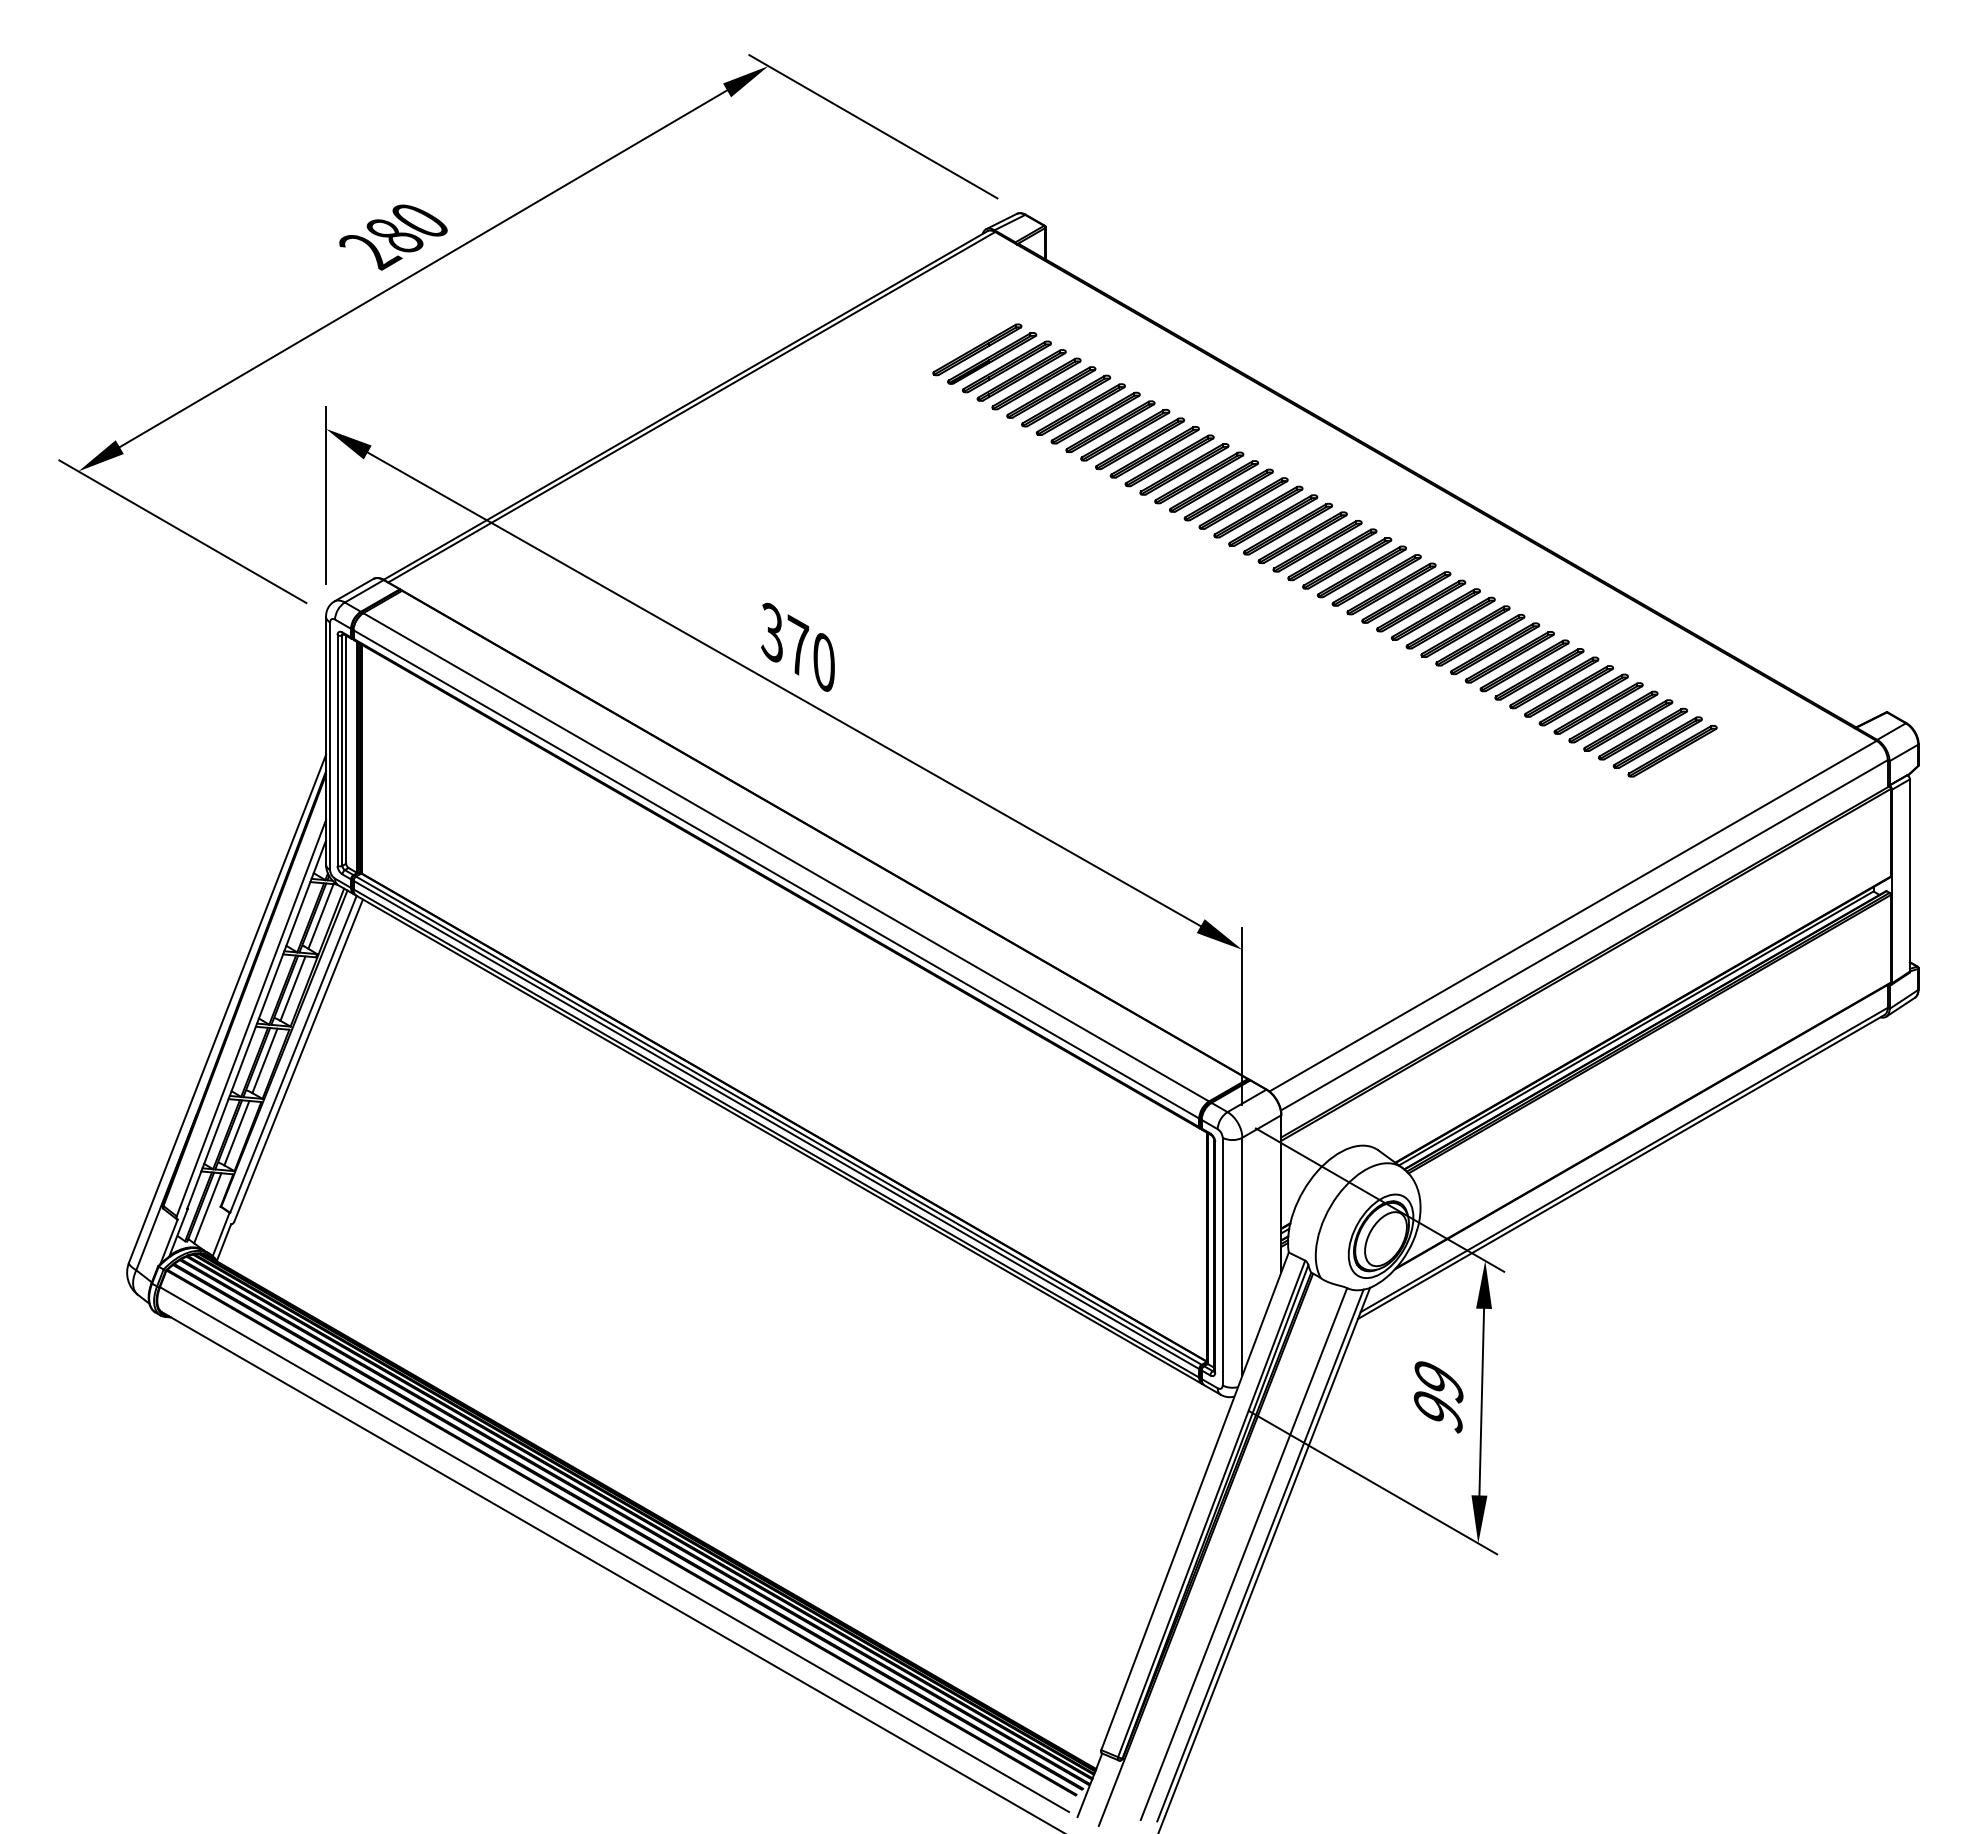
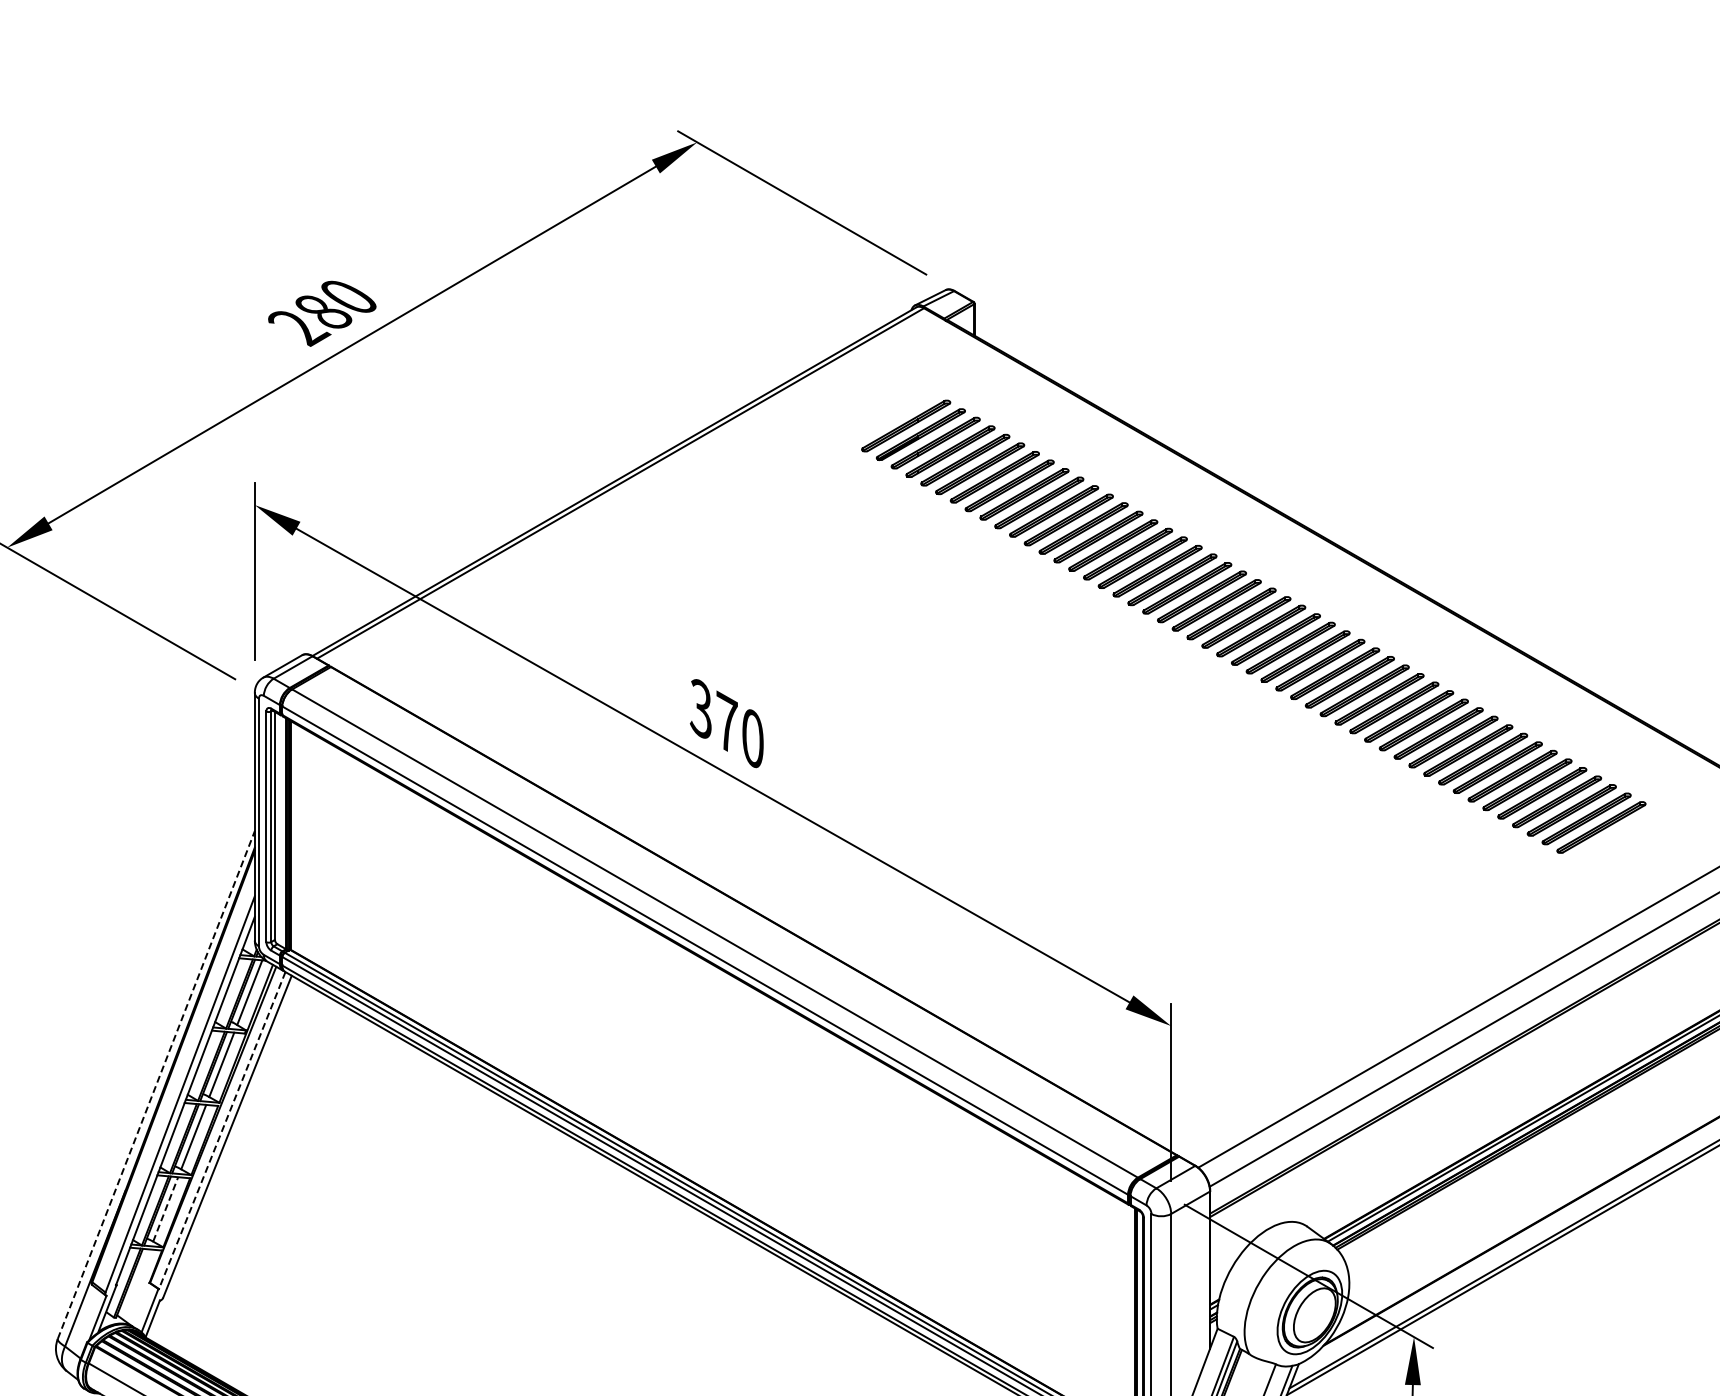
line: (227, 1008) -> (156, 1084), solid -> dashed
line: (293, 1054) -> (222, 1130), solid -> dashed
line: (236, 1133) -> (165, 1209), solid -> dashed
line: (207, 1208) -> (136, 1284), removed

